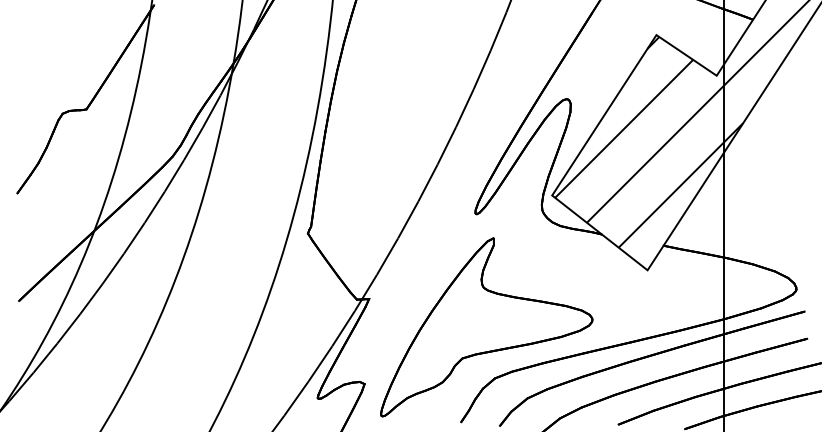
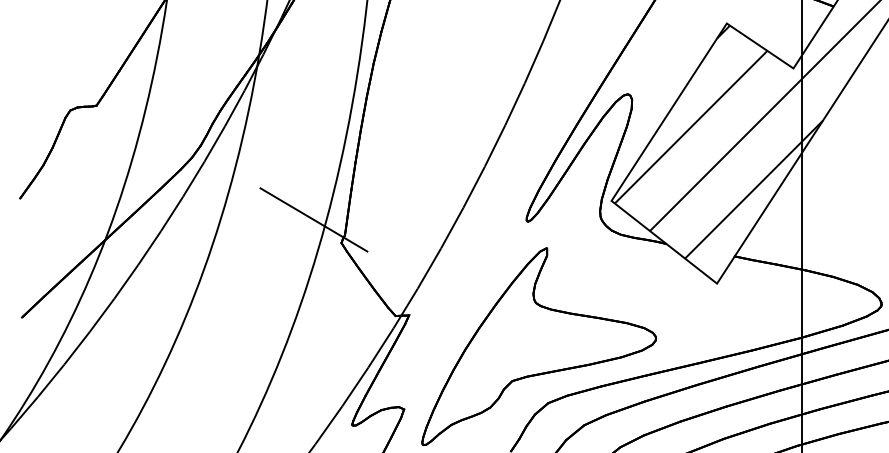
line: (282, 212) -> (313, 219), added

